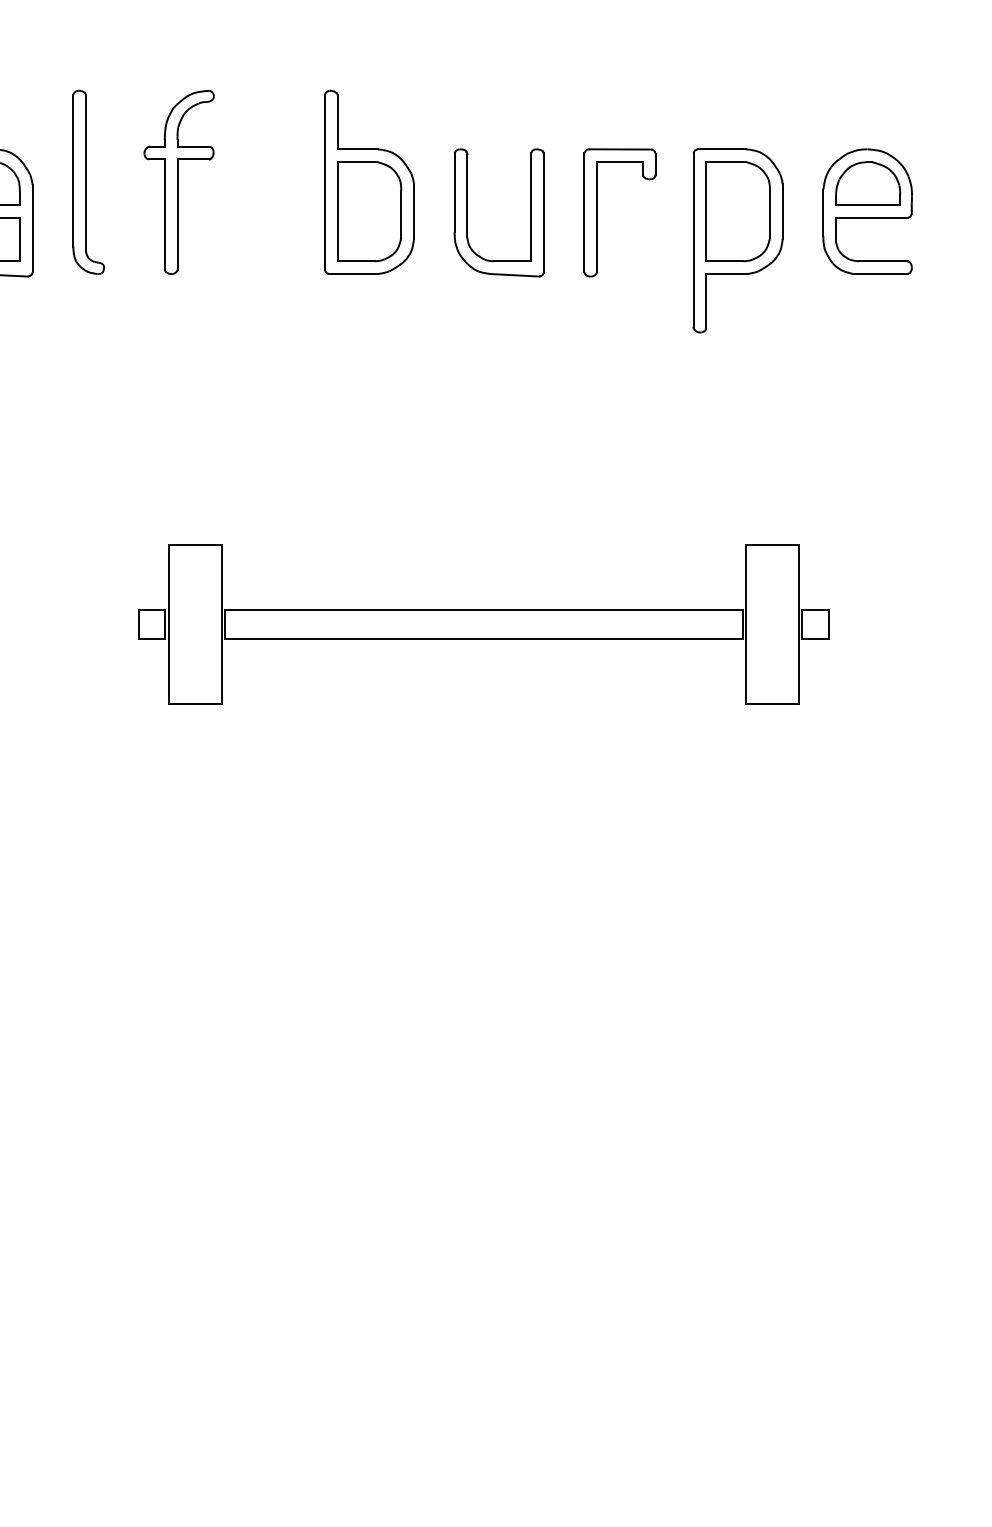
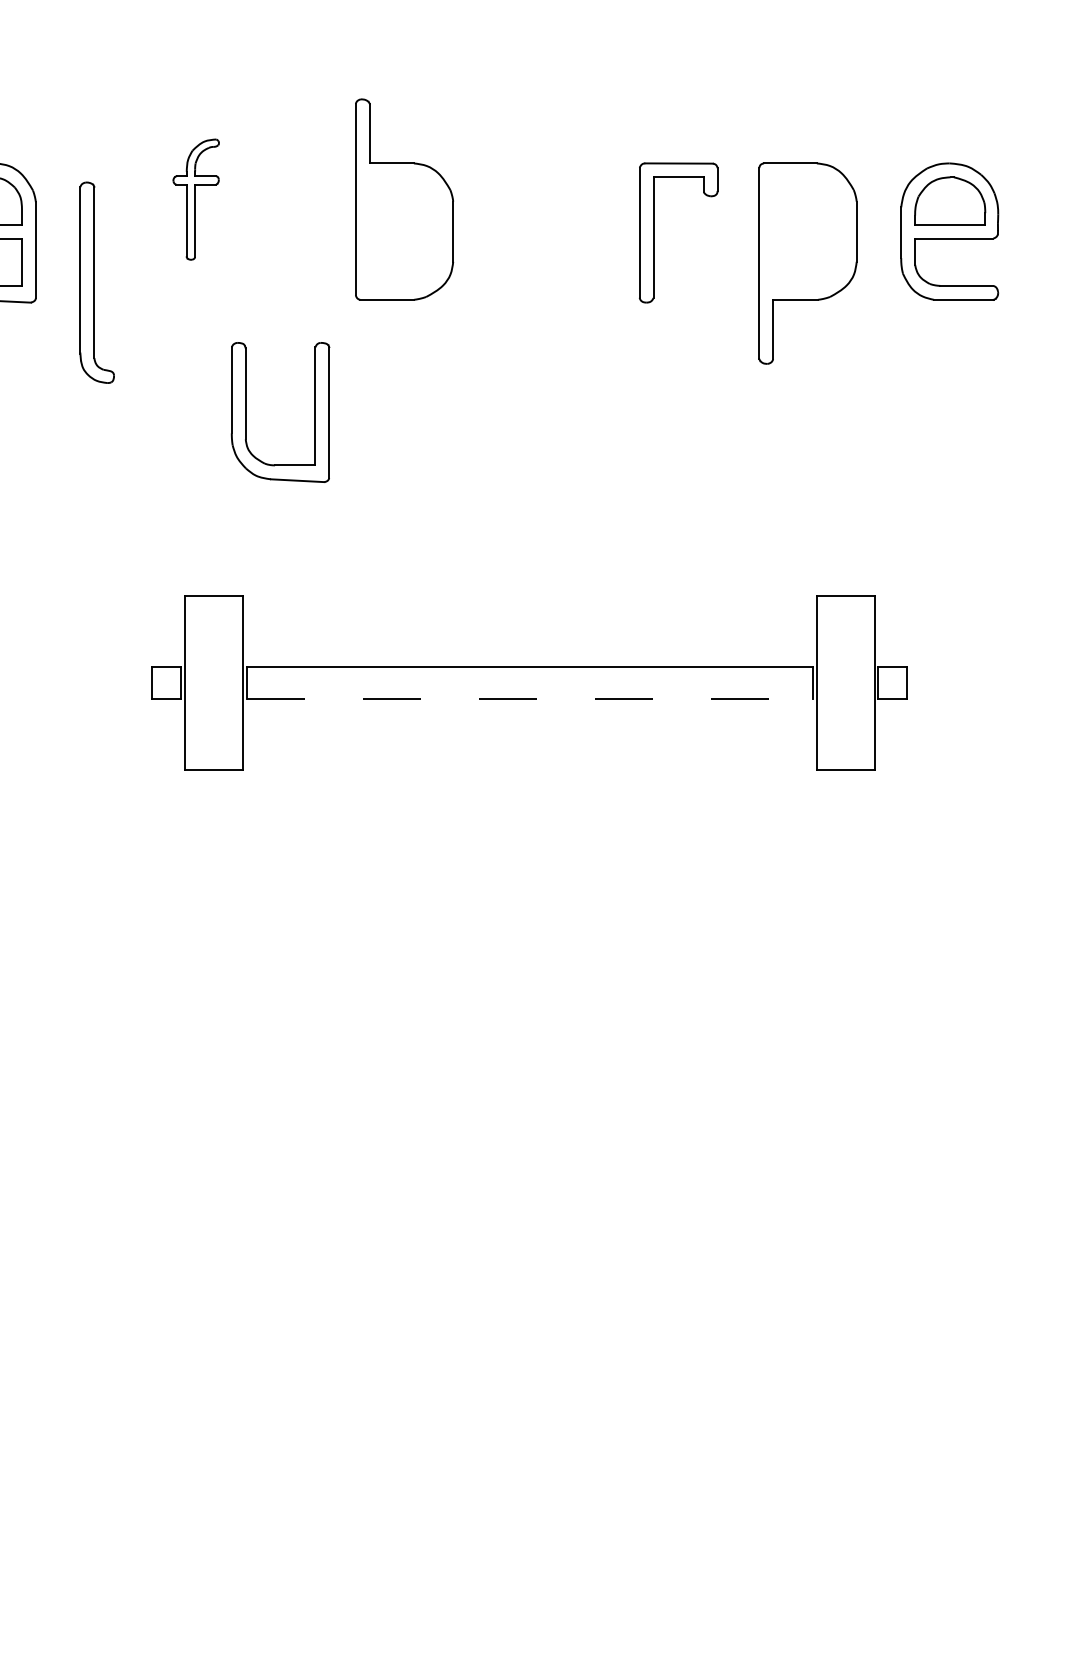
part: (88, 181) -> (97, 281), moved
part: (178, 182) -> (195, 199), size x0.6
part: (369, 211) -> (404, 231), removed
part: (737, 211) -> (807, 231), removed
part: (467, 212) -> (245, 412), moved
line: (483, 638) -> (529, 698), solid -> dashed

